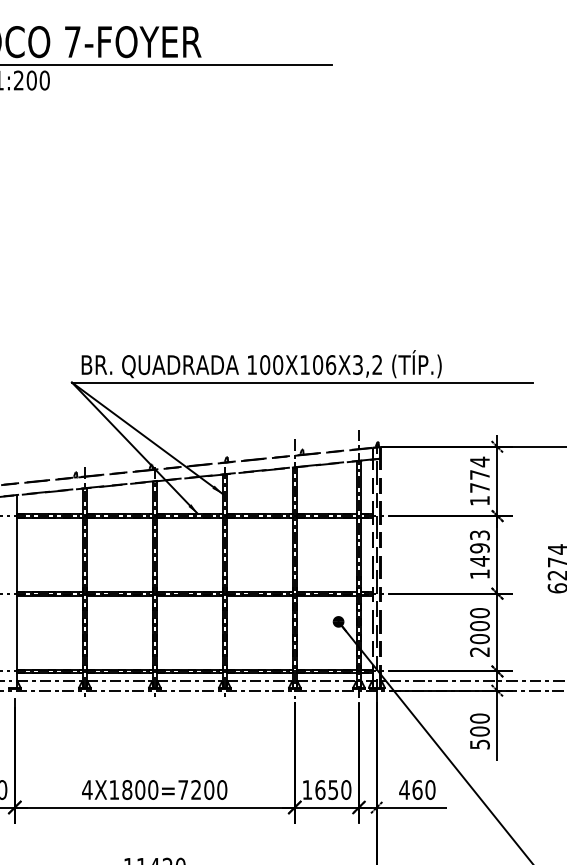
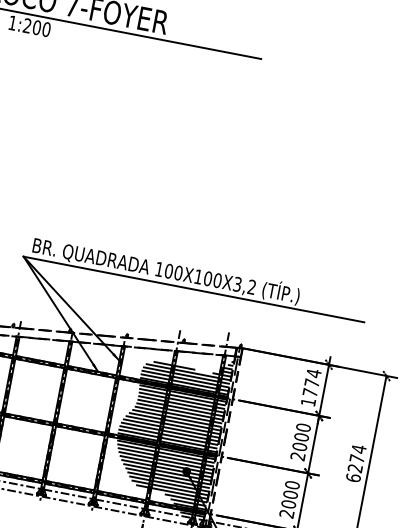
text: (331, 364) -> (218, 280), 100X106X3,2 -> 100X100X3,2
text: (479, 554) -> (300, 441), 1493 -> 2000
hatch: (305, 571) -> (169, 429), added

